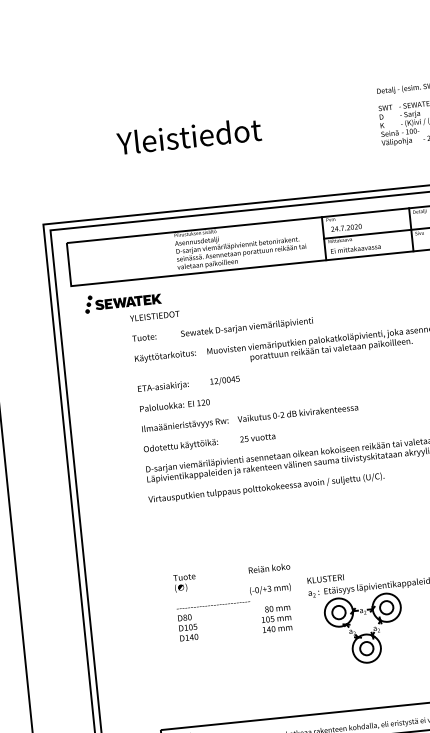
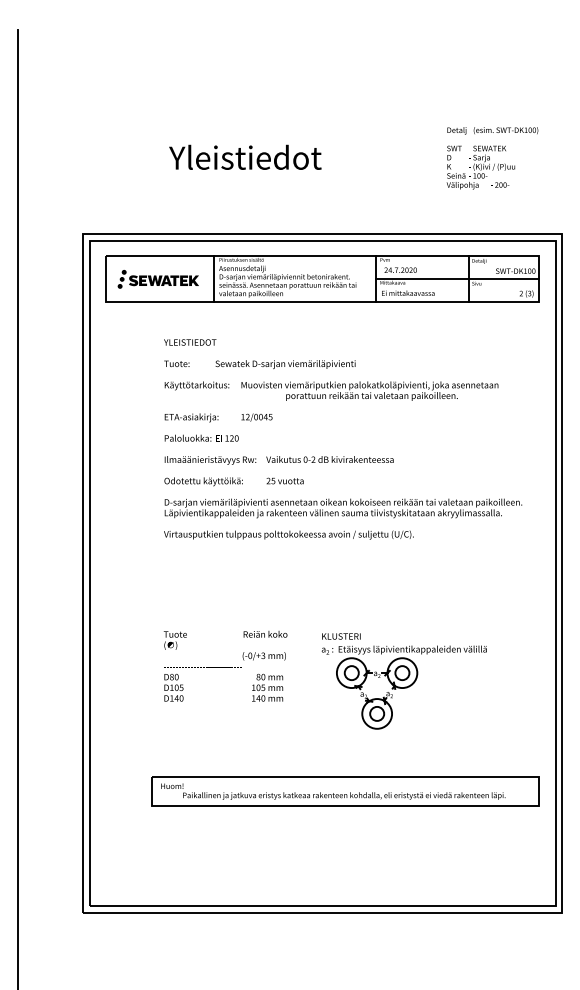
line: (171, 254) -> (214, 279), added
part: (122, 301) -> (157, 279), moved
text: (234, 602) -> (225, 666), moved

